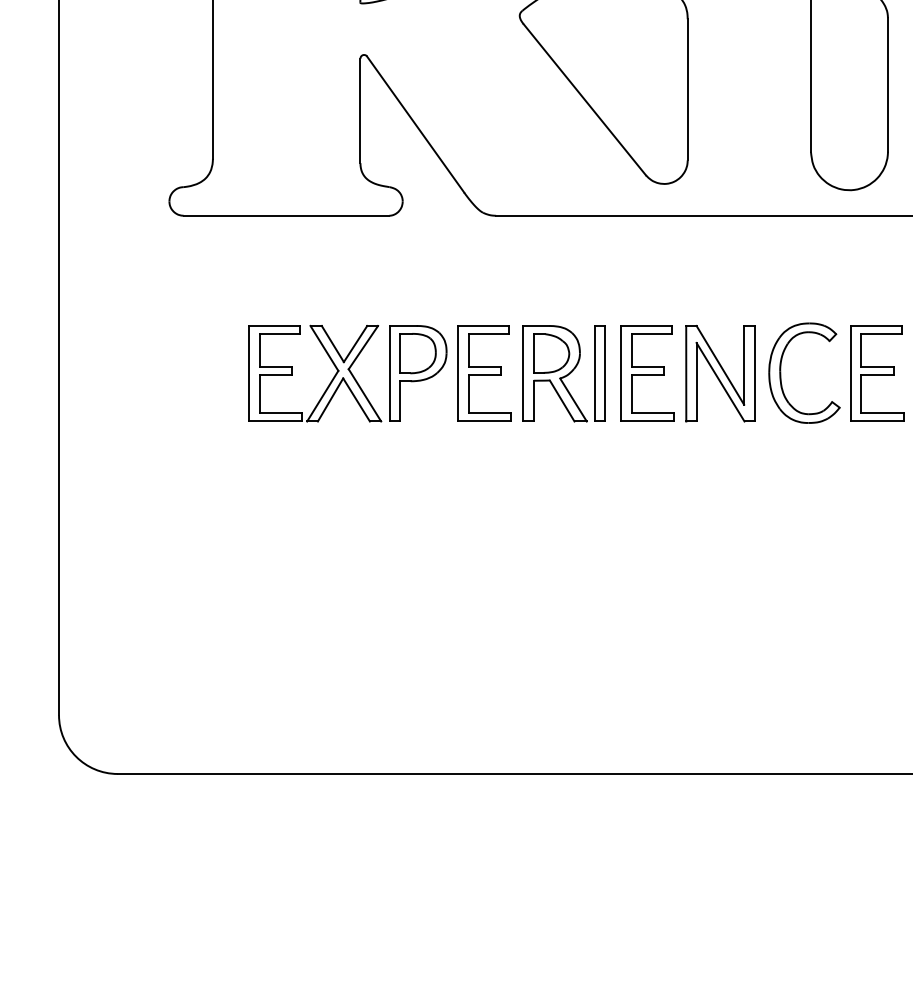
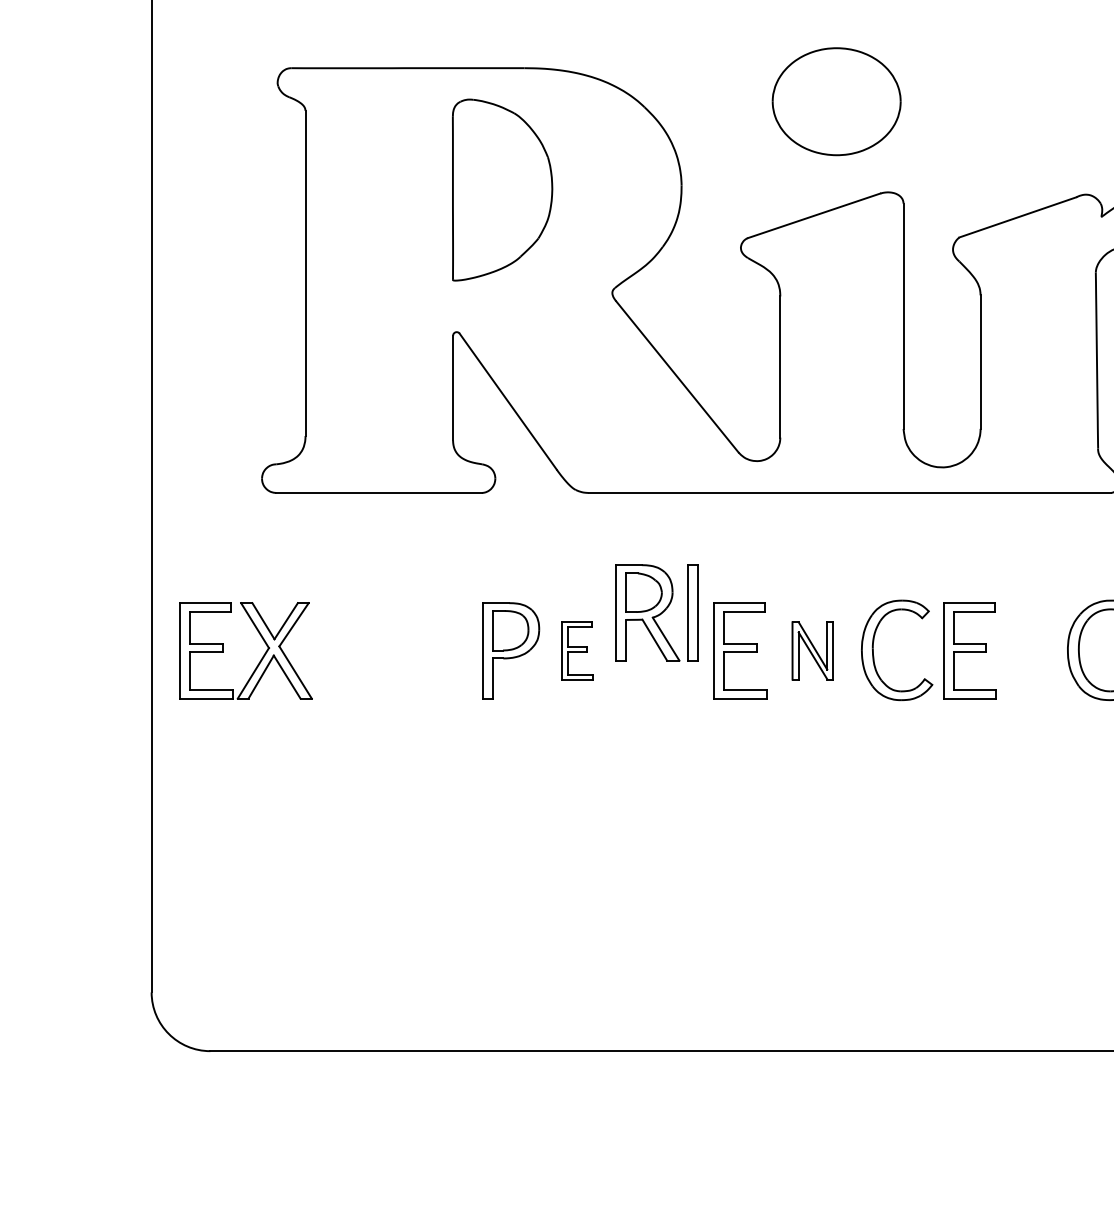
part: (484, 373) -> (577, 650), size x0.6
part: (563, 373) -> (656, 612), moved
part: (719, 373) -> (812, 650), size x0.6
part: (329, 382) -> (260, 659), moved

